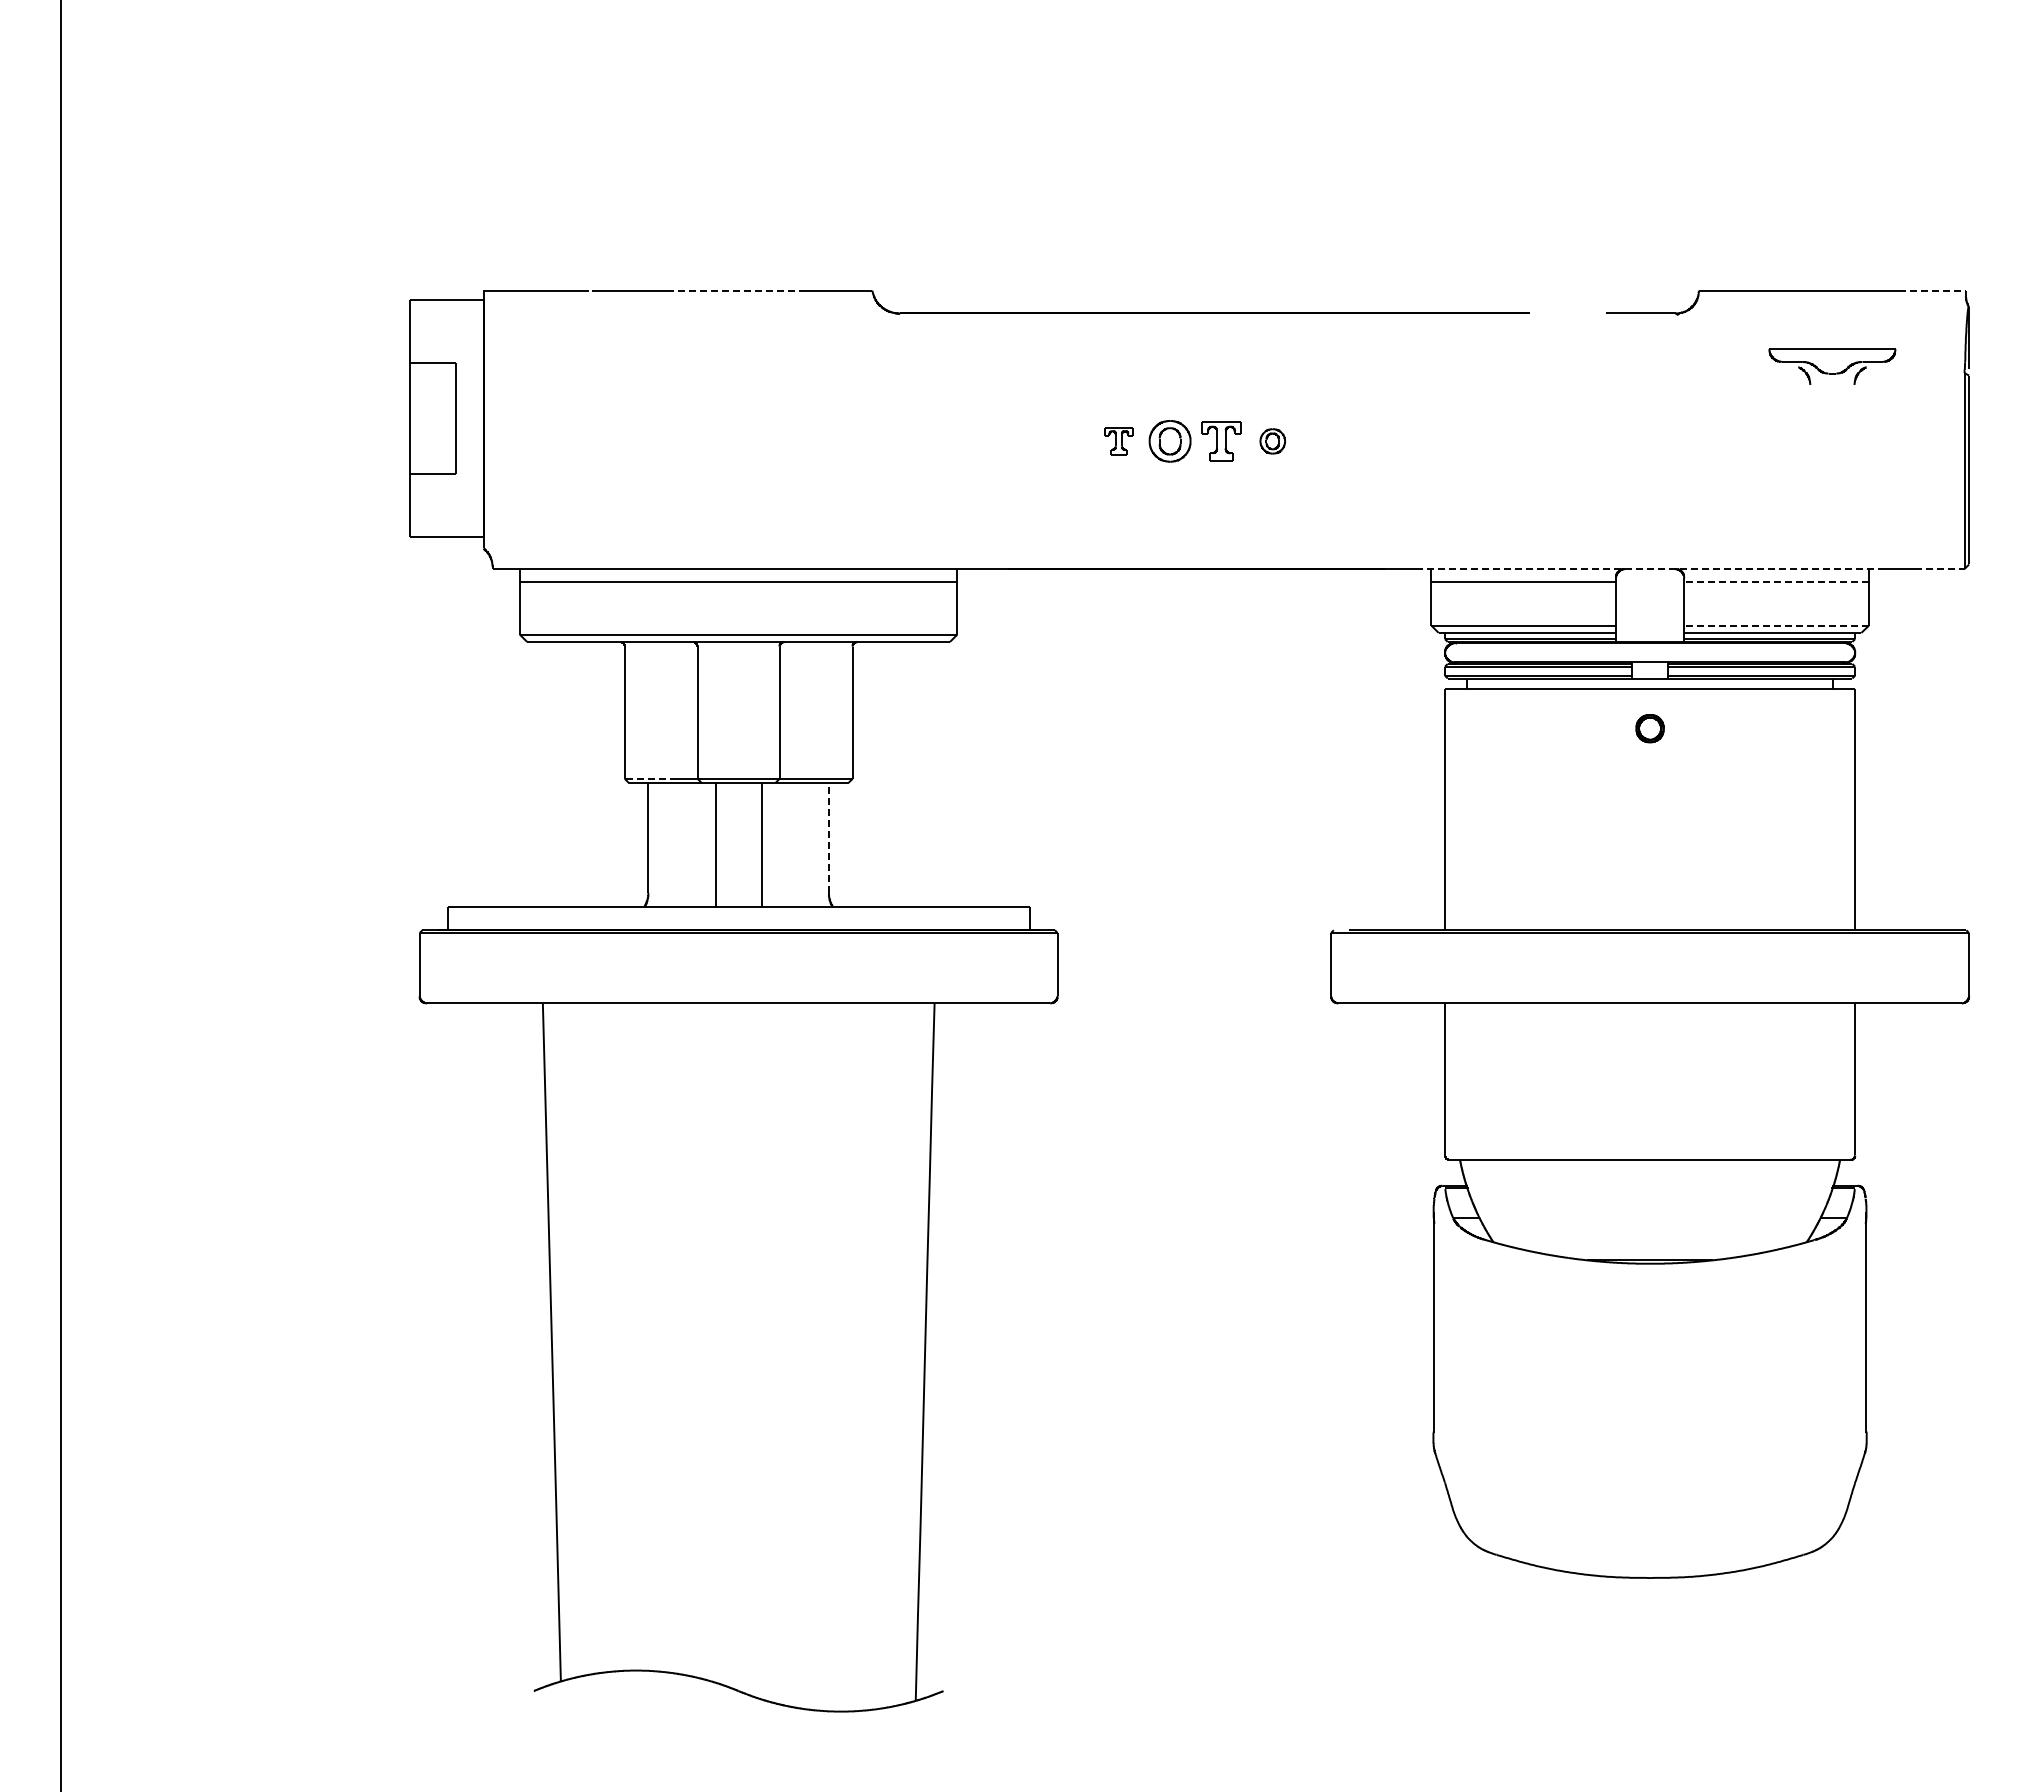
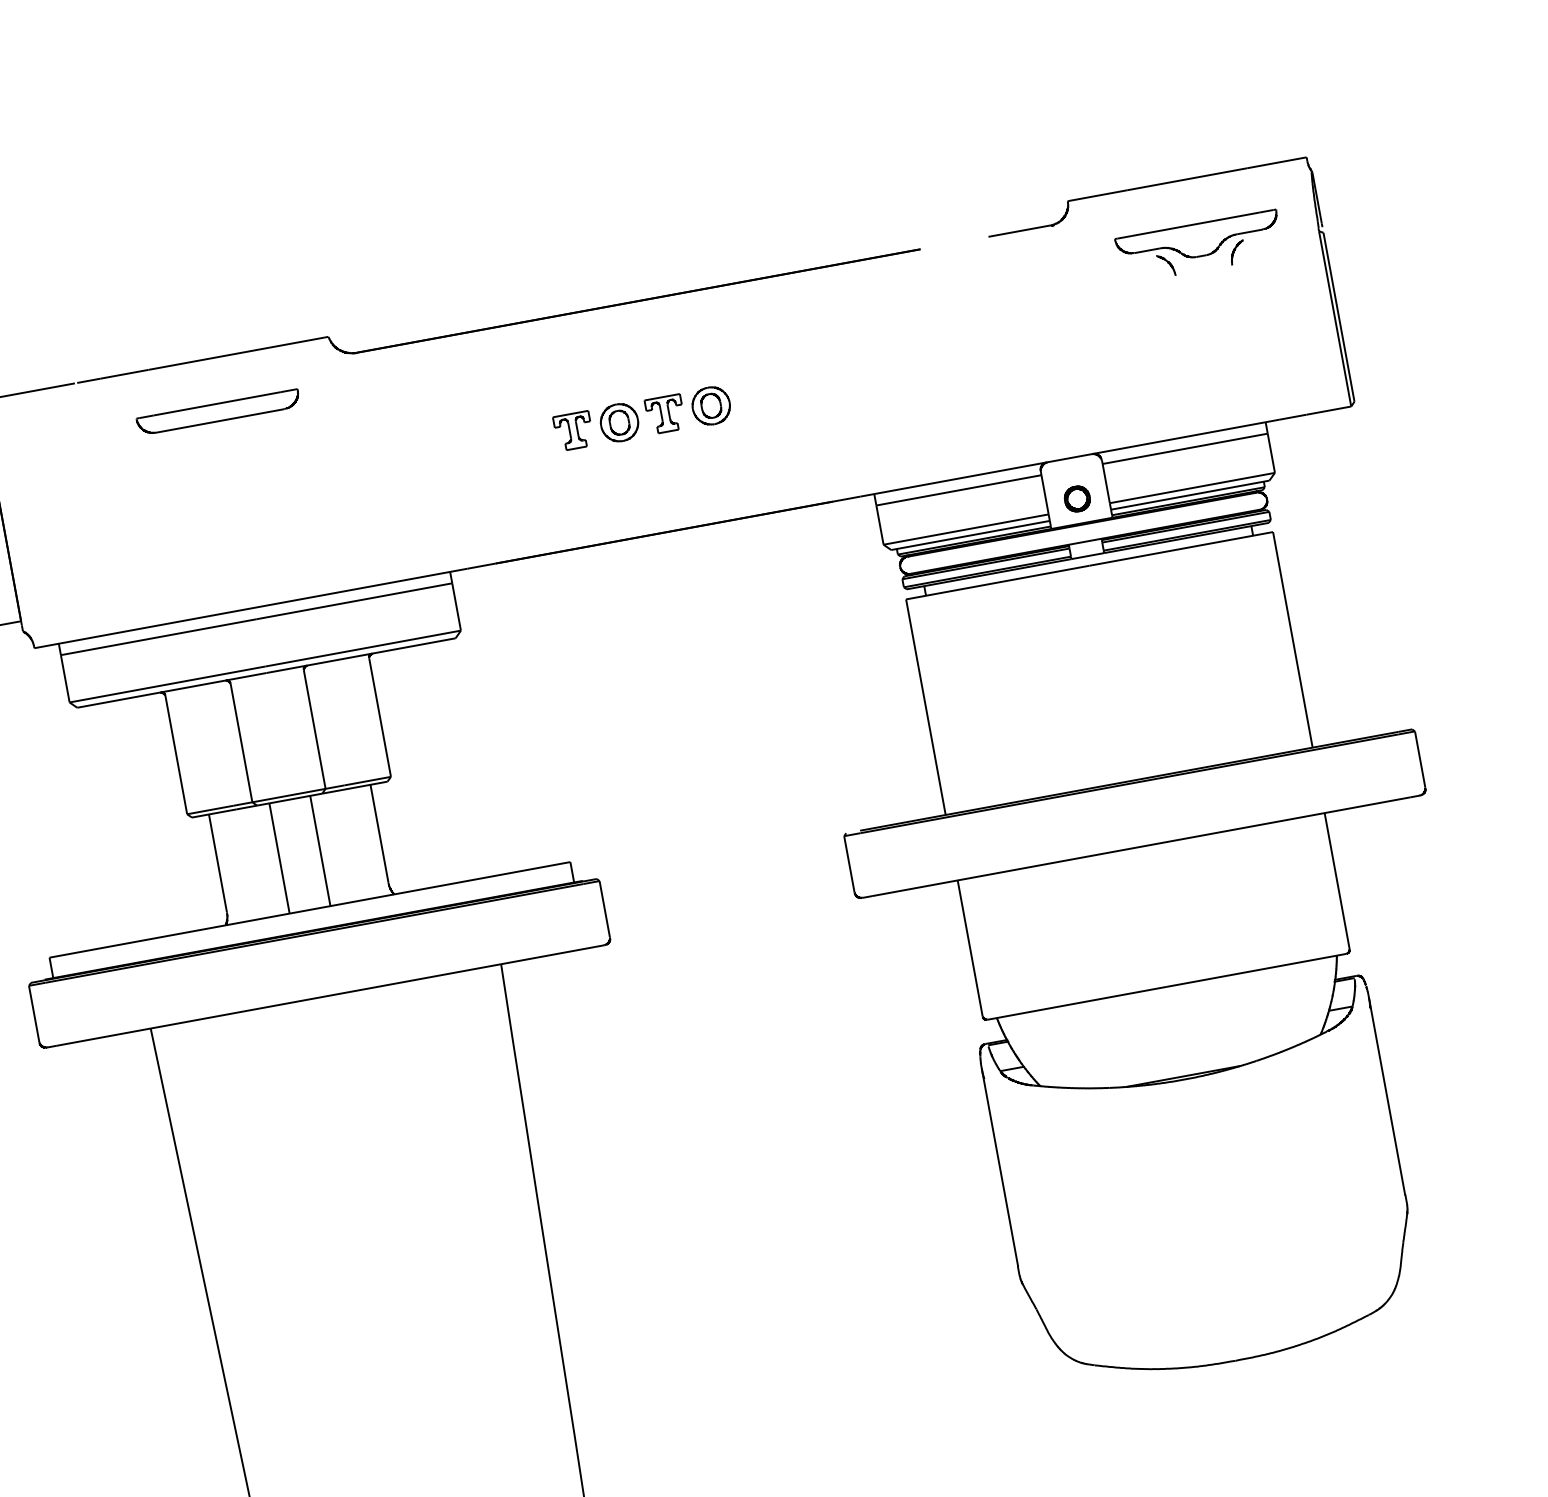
line: (738, 290) -> (208, 358), dashed -> solid
line: (1932, 290) -> (1276, 162), dashed -> solid
part: (738, 350) -> (218, 412), added
part: (1832, 366) -> (1199, 247), size x1.43
part: (1118, 441) -> (573, 431), size x1.43
part: (1272, 441) -> (711, 406), size x1.67
line: (1650, 569) -> (1070, 458), dashed -> solid
line: (1939, 569) -> (1328, 411), dashed -> solid
line: (1776, 581) -> (1185, 448), dashed -> solid
line: (1776, 625) -> (1192, 487), dashed -> solid
part: (1649, 728) -> (1076, 498), moved
line: (650, 778) -> (210, 809), dashed -> solid
line: (828, 838) -> (379, 834), dashed -> solid

